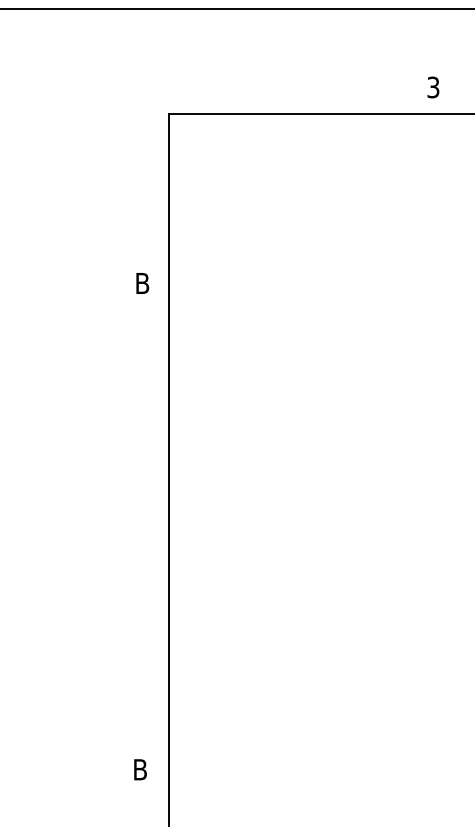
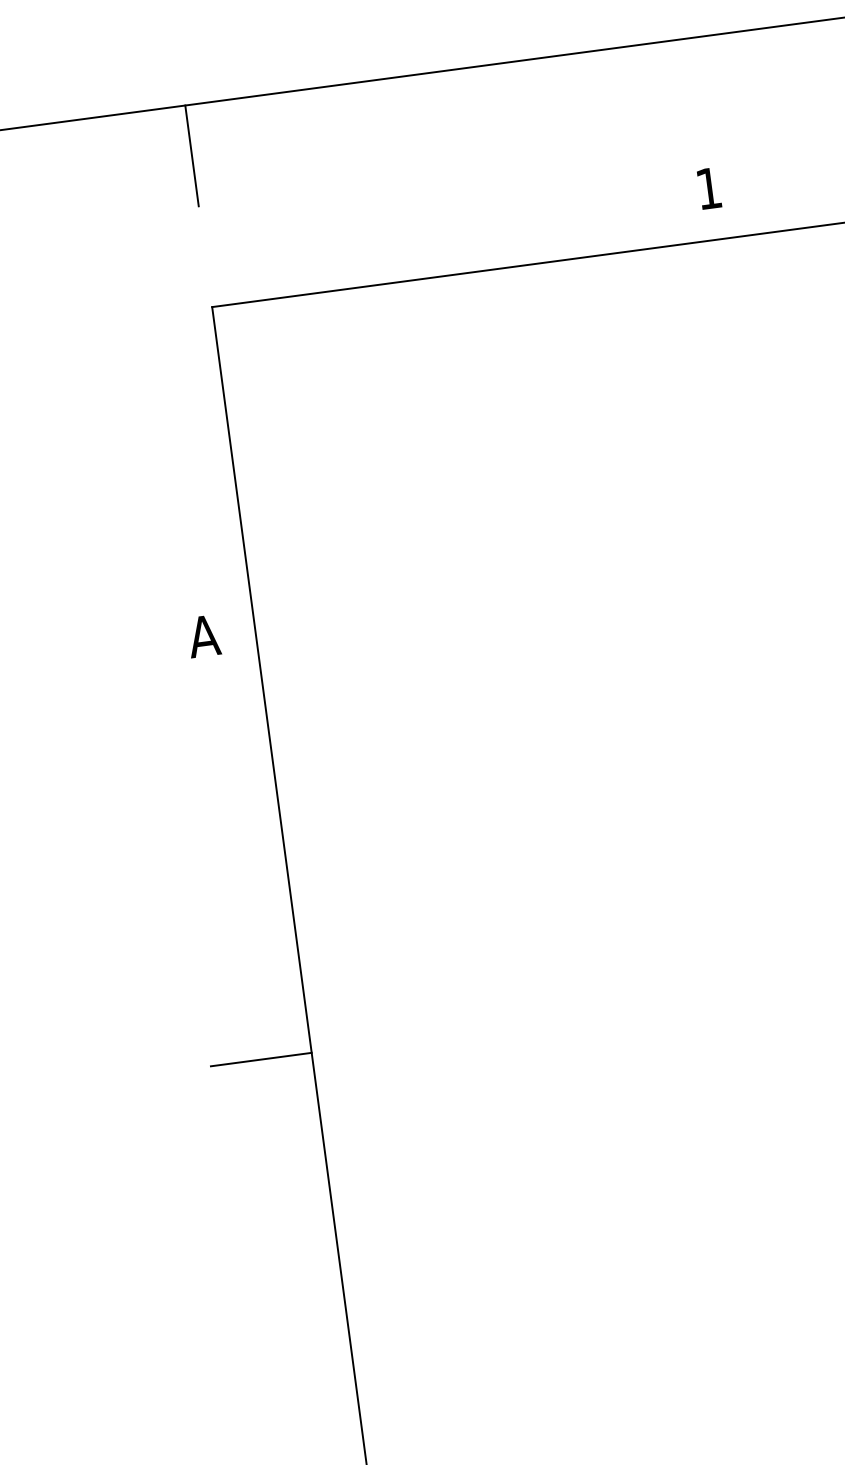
line: (169, 34) -> (192, 154), added
text: (433, 87) -> (709, 188), 3 -> 1
text: (142, 283) -> (204, 636), B -> A
line: (142, 505) -> (260, 1059), added

